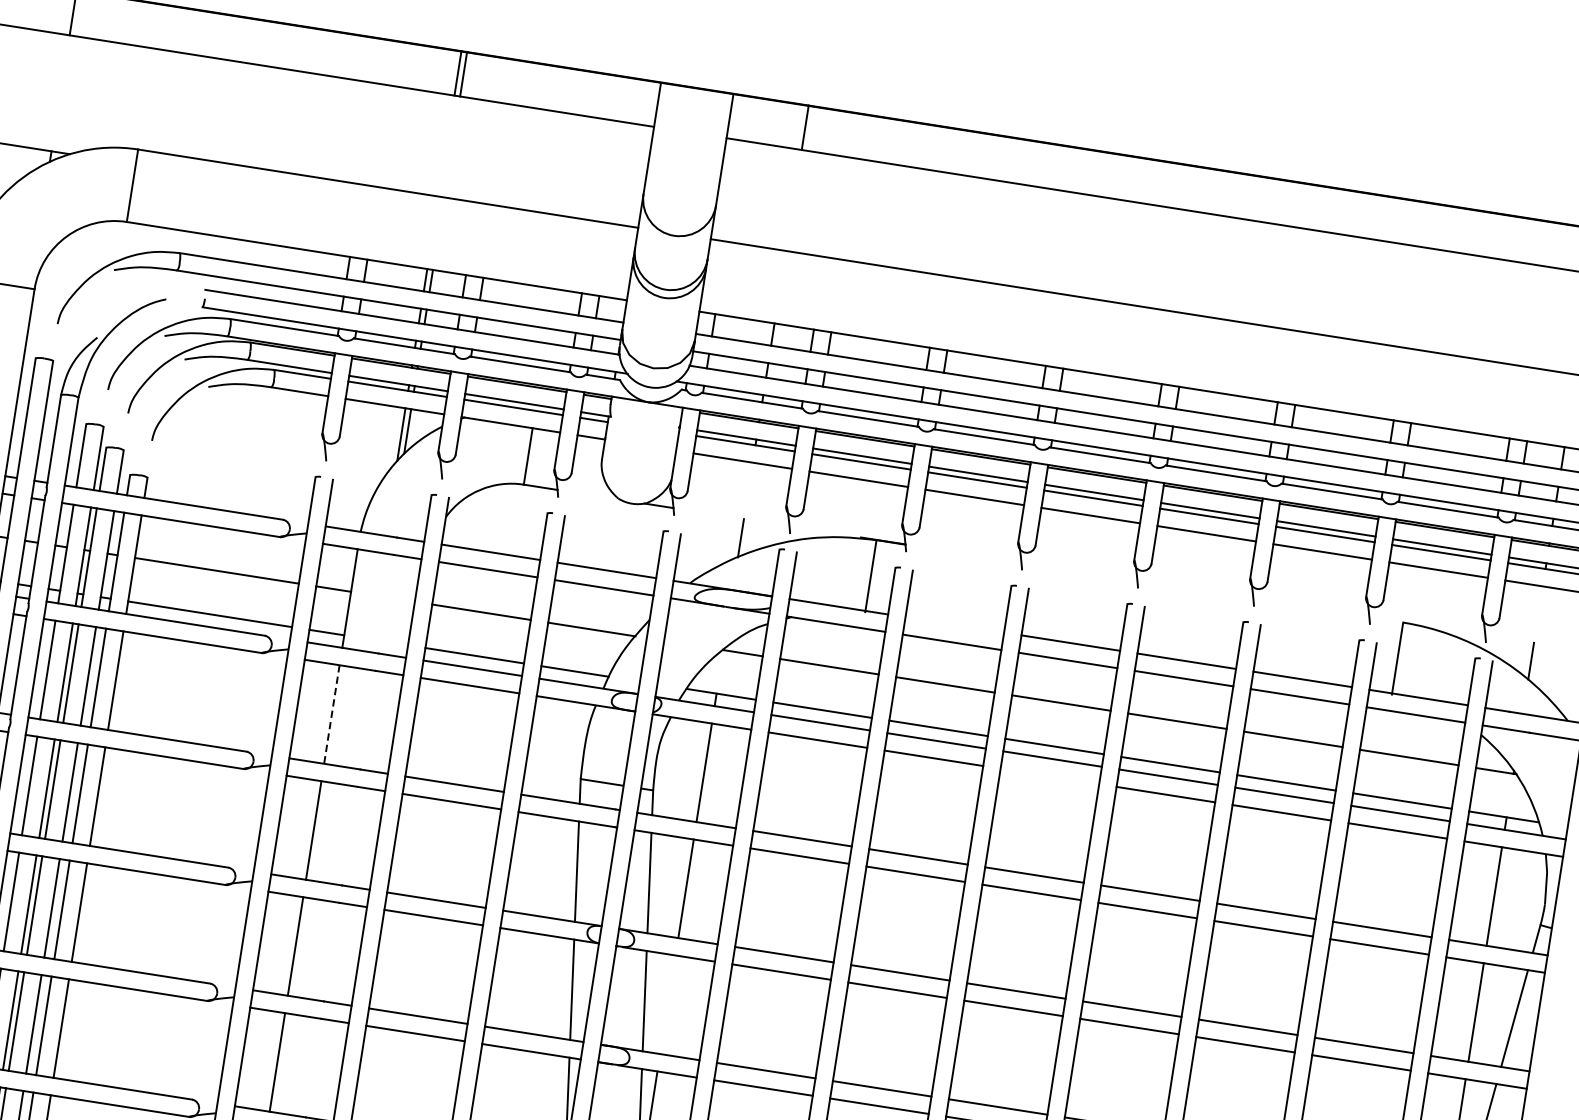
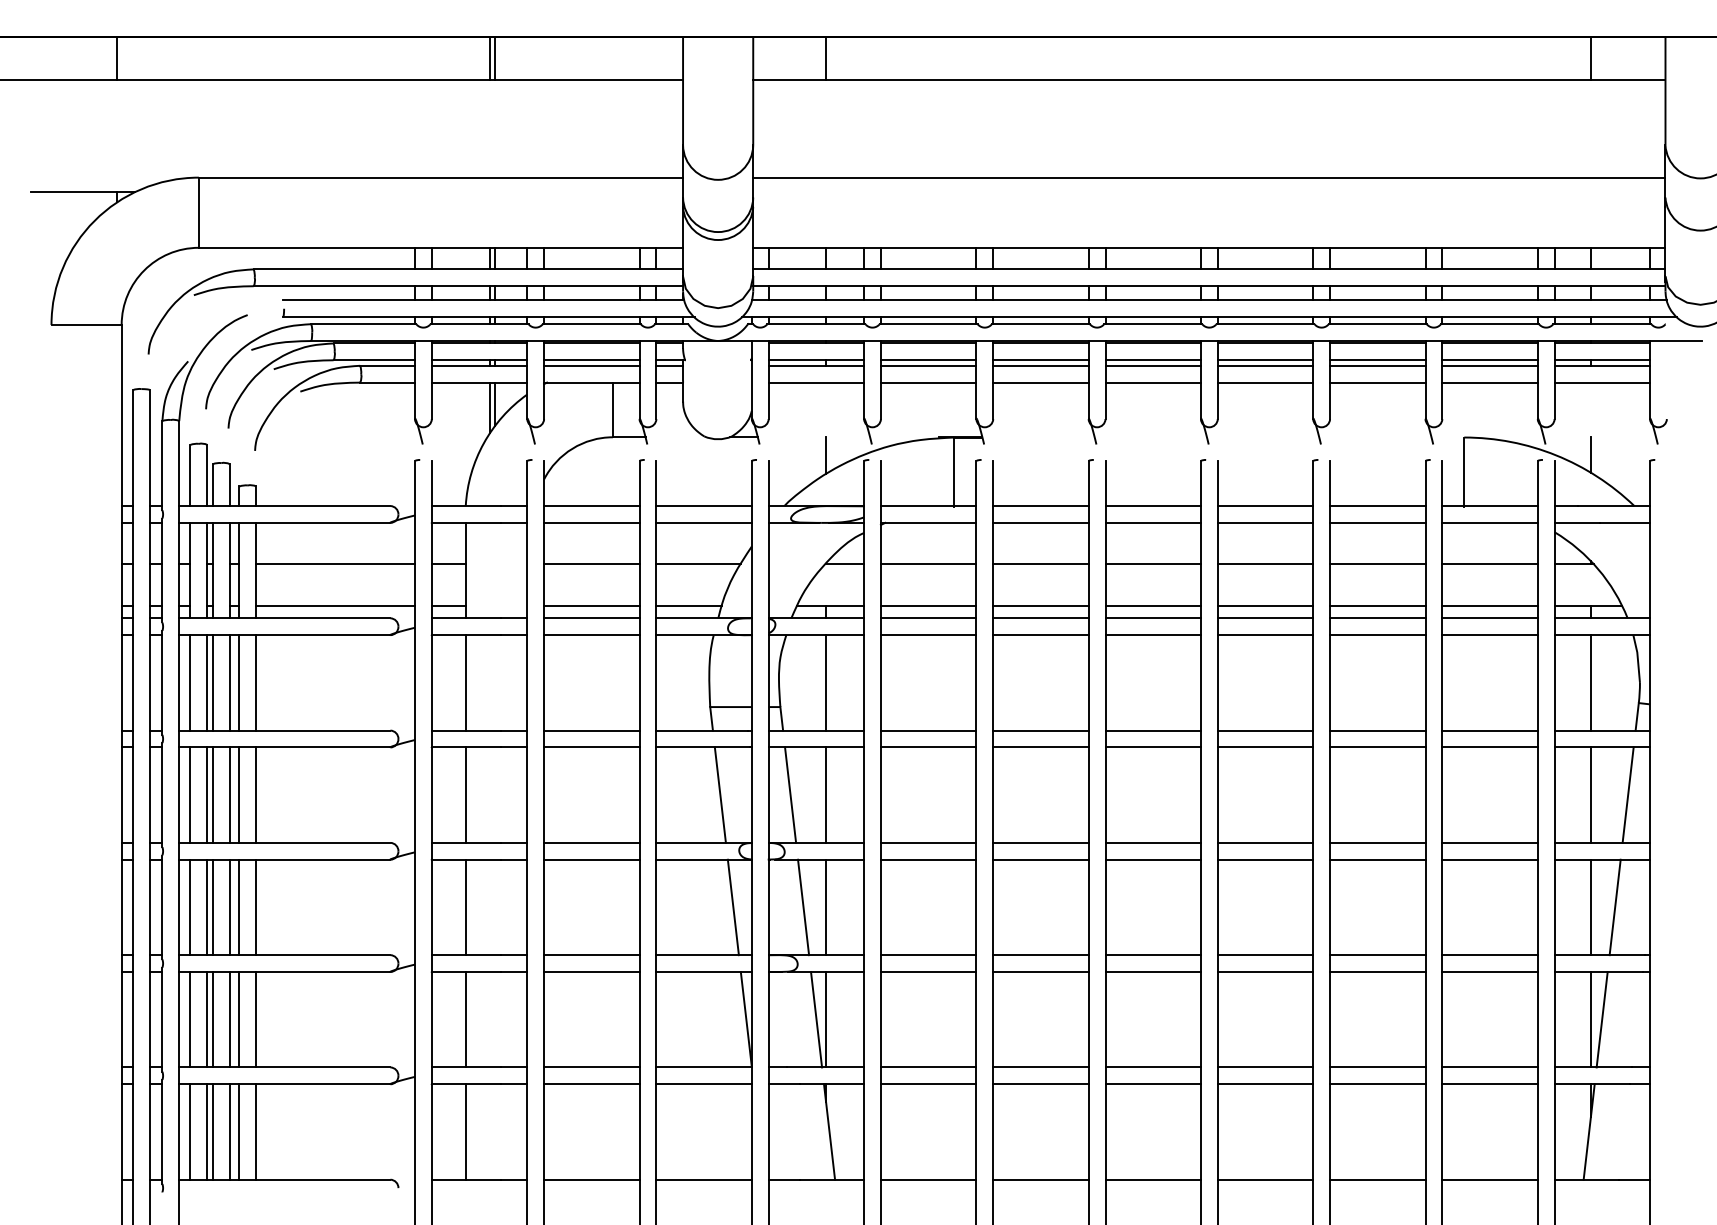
line: (954, 625) -> (1040, 506), added
line: (331, 714) -> (465, 682), dashed -> solid
line: (1049, 776) -> (1152, 635), added
line: (668, 1004) -> (826, 907), added

